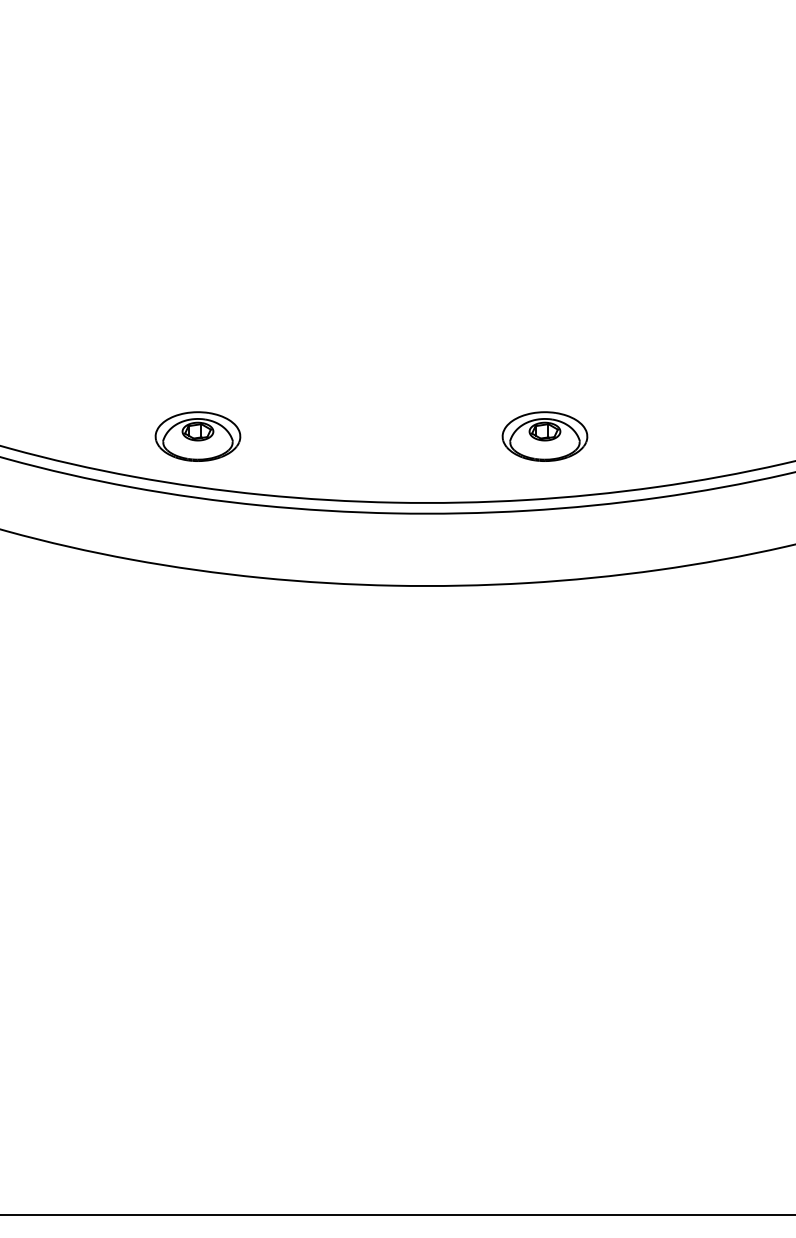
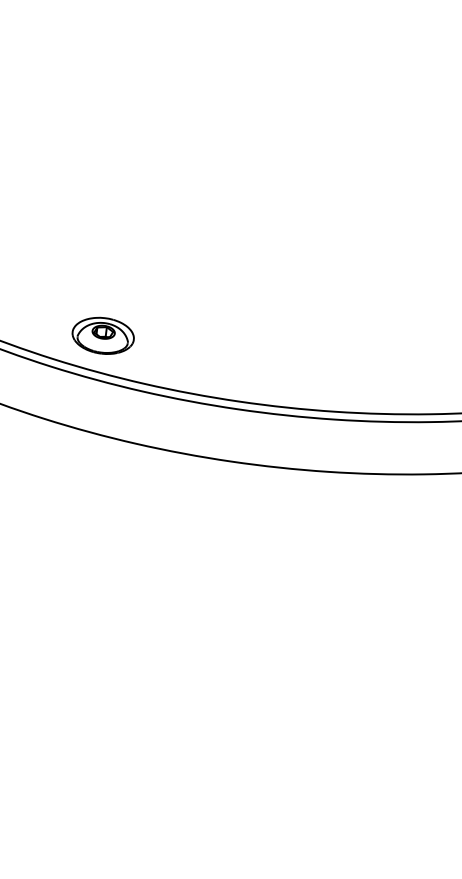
part: (544, 436) -> (353, 367), removed

